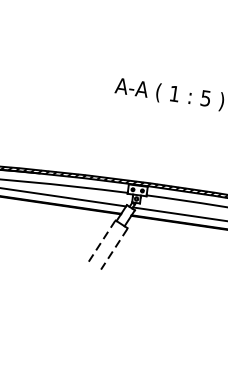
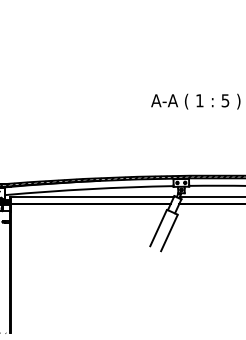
line: (101, 241) -> (158, 228), dashed -> solid
line: (114, 249) -> (169, 233), dashed -> solid

